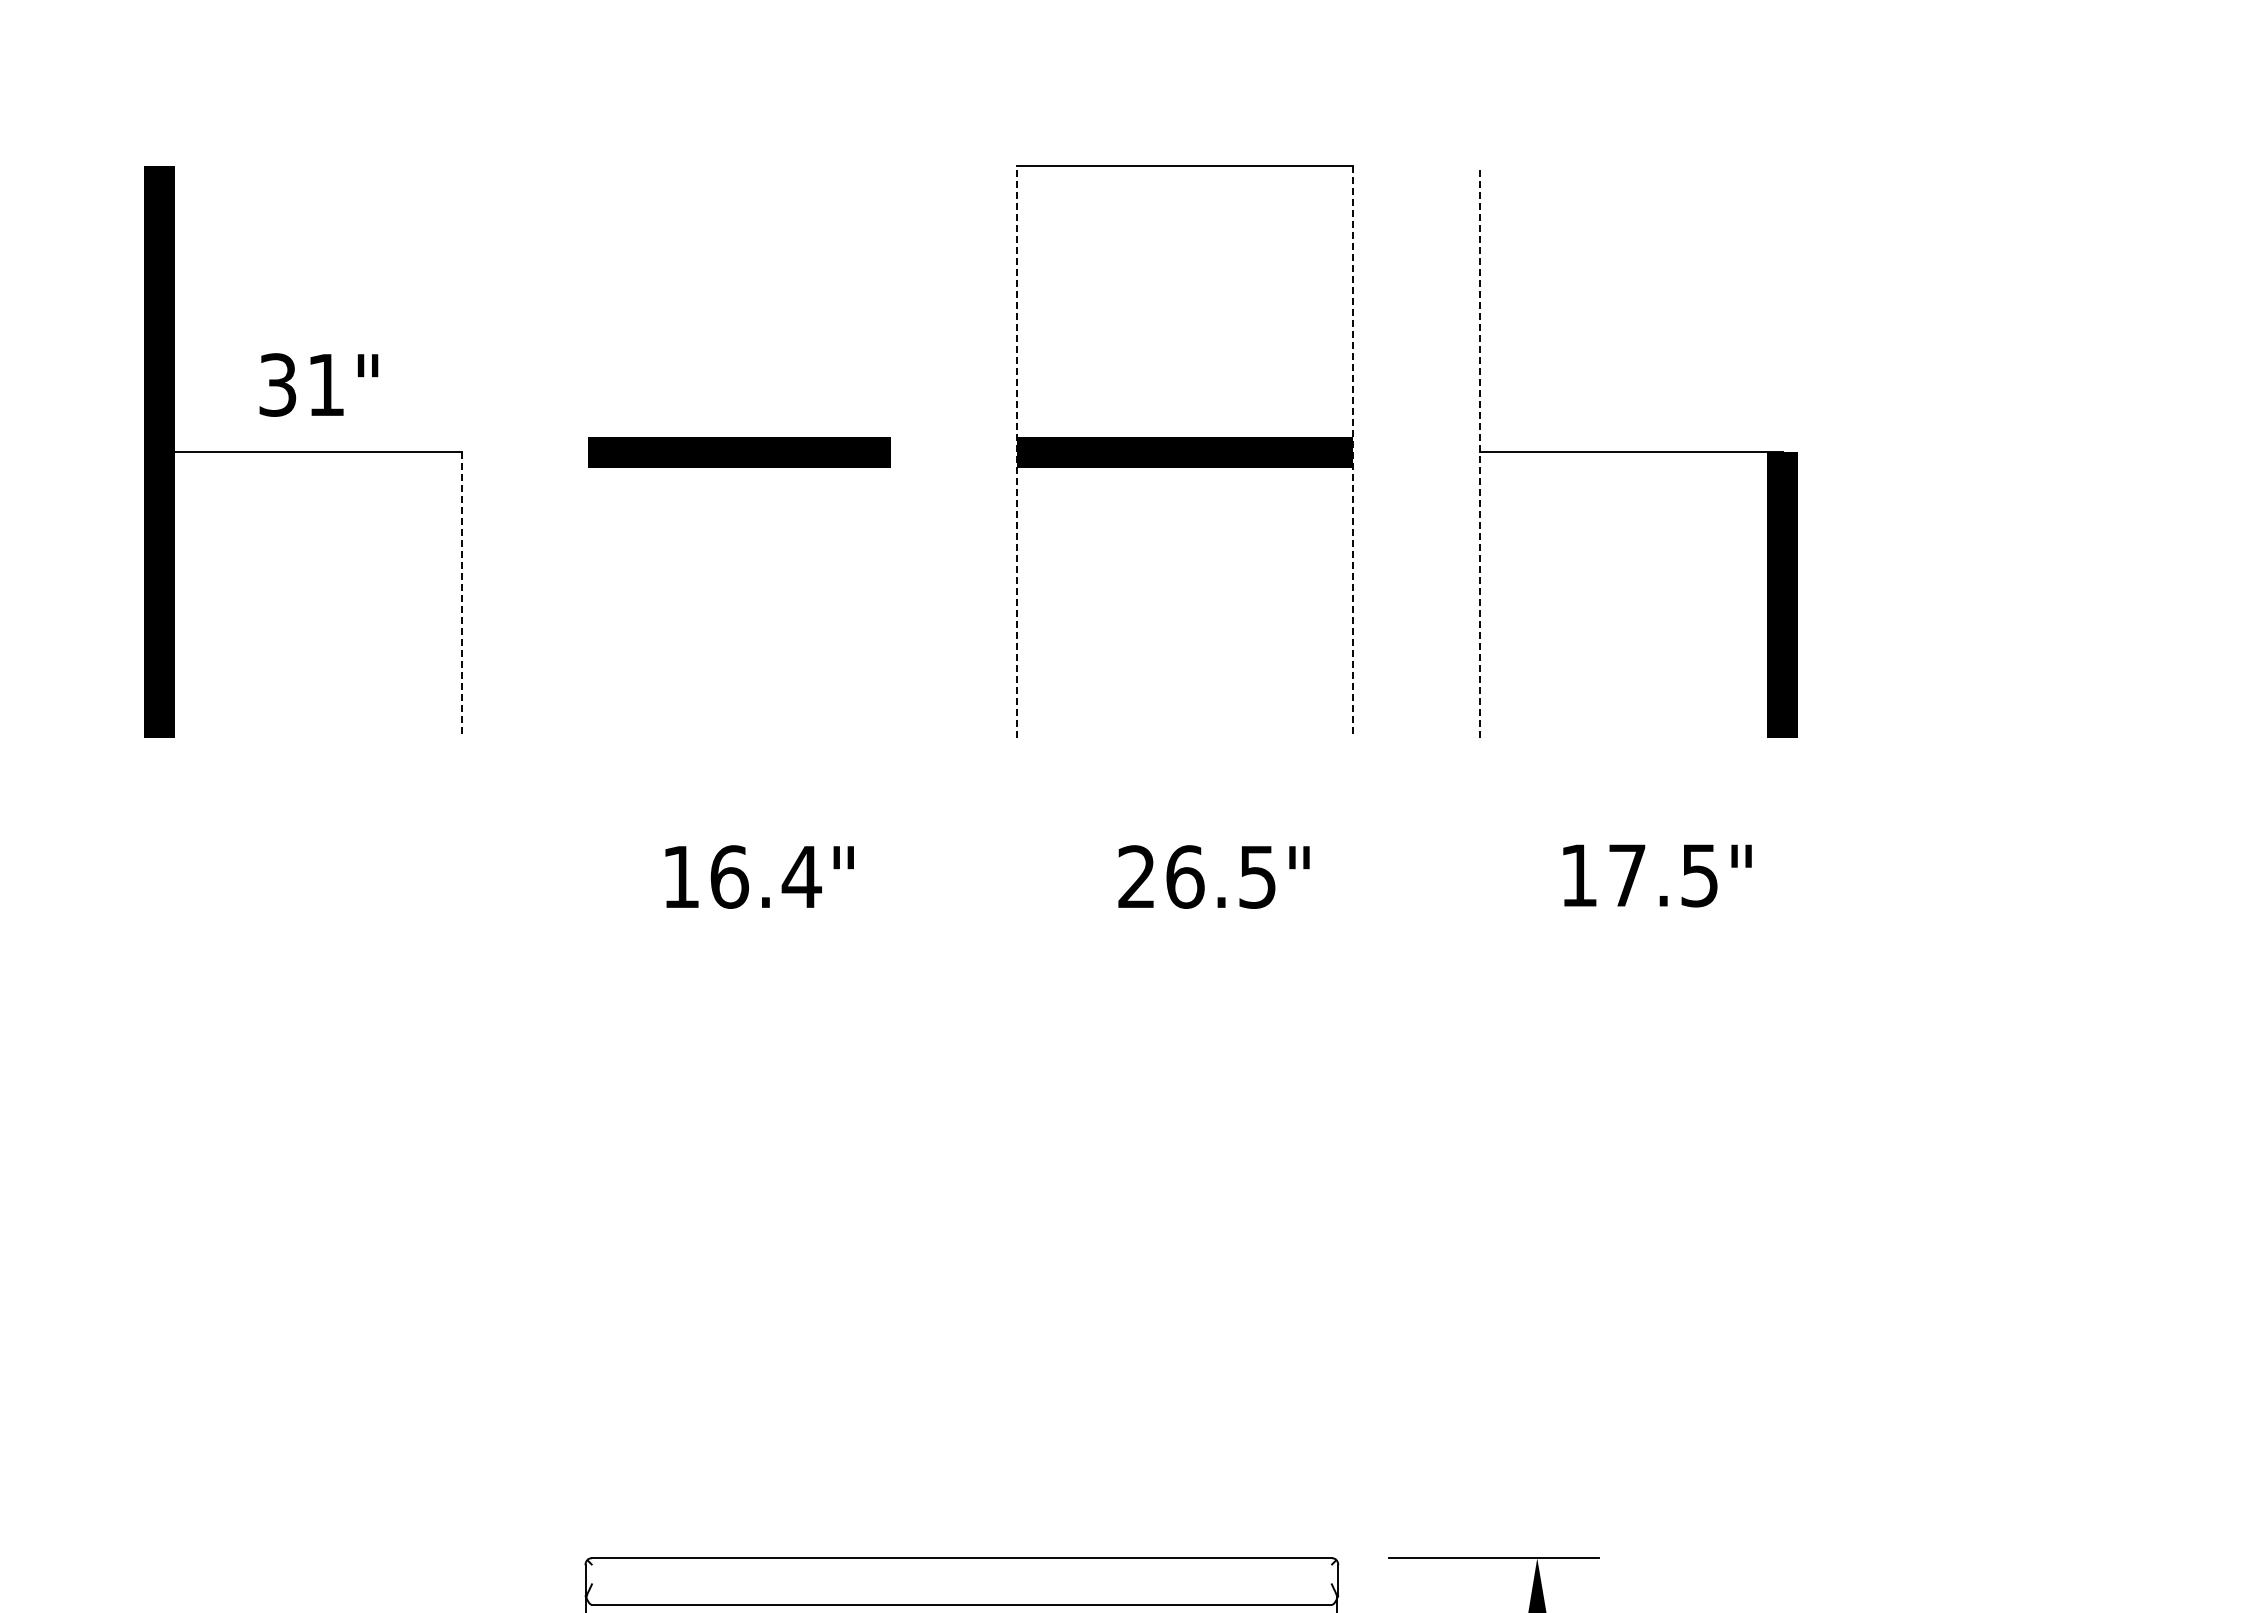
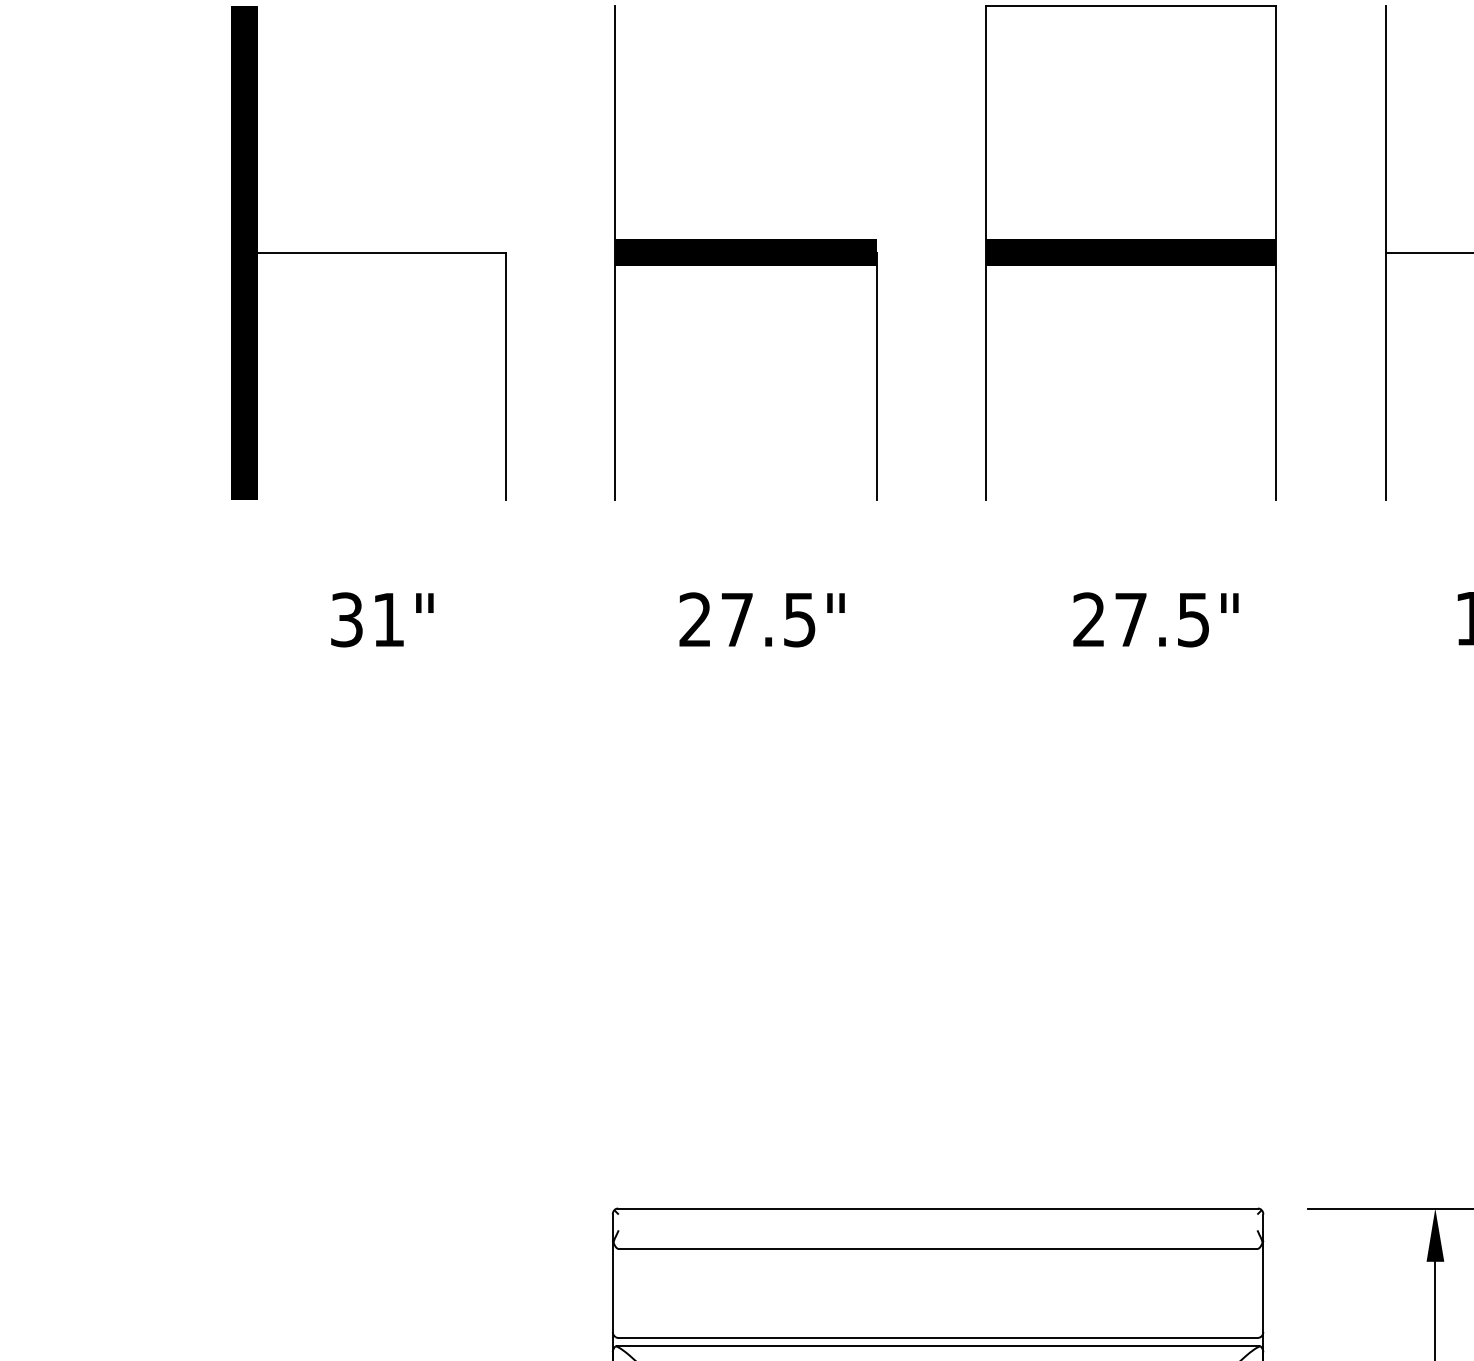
text: (318, 384) -> (382, 619), moved
line: (588, 452) -> (615, 252), added
line: (1017, 452) -> (986, 252), dashed -> solid
line: (1353, 452) -> (1276, 252), dashed -> solid
line: (1479, 452) -> (1385, 252), dashed -> solid
line: (461, 595) -> (505, 376), dashed -> solid
line: (891, 595) -> (877, 376), added
text: (741, 876) -> (747, 619), 16.4" -> 27.5"
text: (1185, 876) -> (1131, 619), 26.5" -> 27.5"

